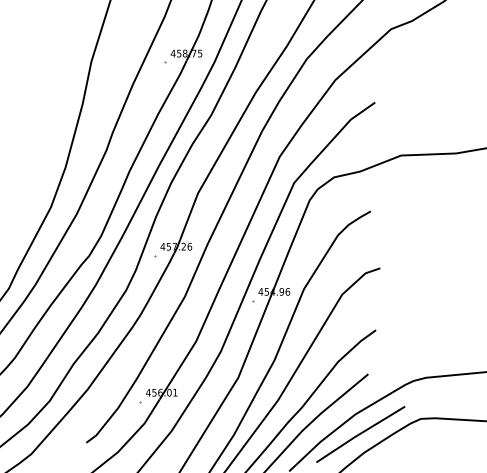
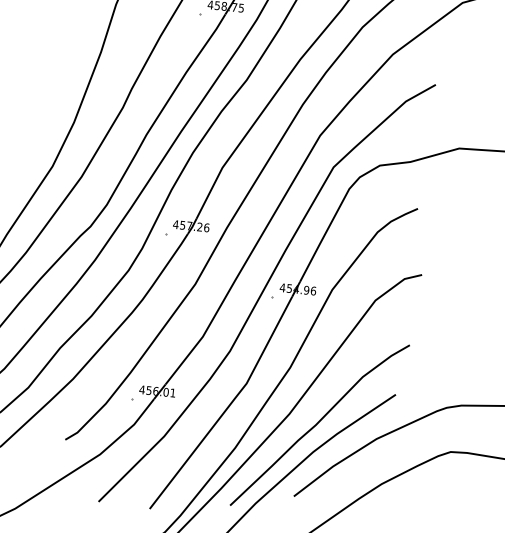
line: (360, 434) -> (379, 462), removed

